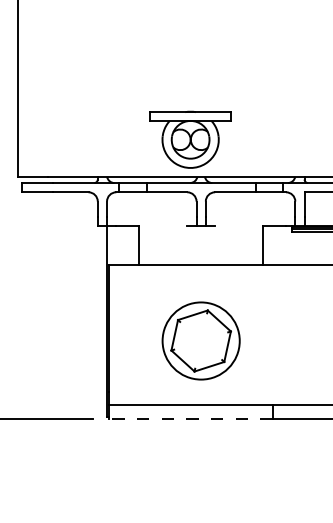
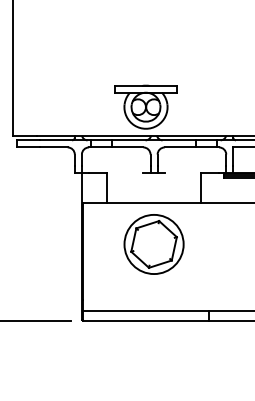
part: (200, 341) -> (153, 244), moved
line: (191, 419) -> (146, 321), dashed -> solid

